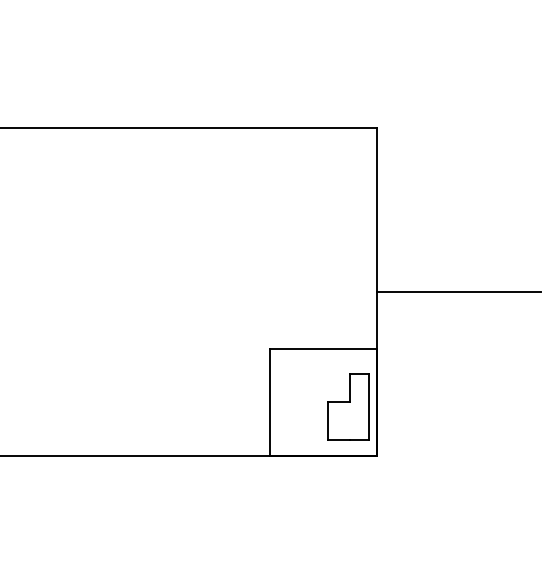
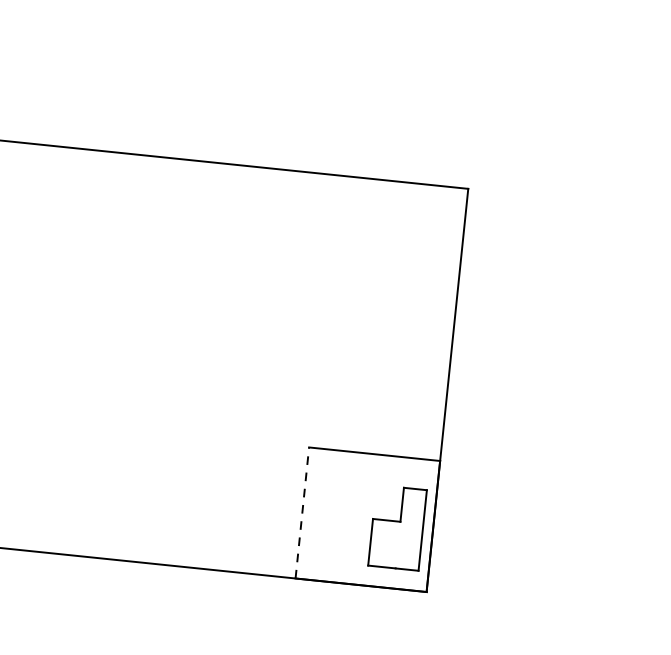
line: (459, 291) -> (548, 400), removed
line: (270, 402) -> (302, 512), solid -> dashed

